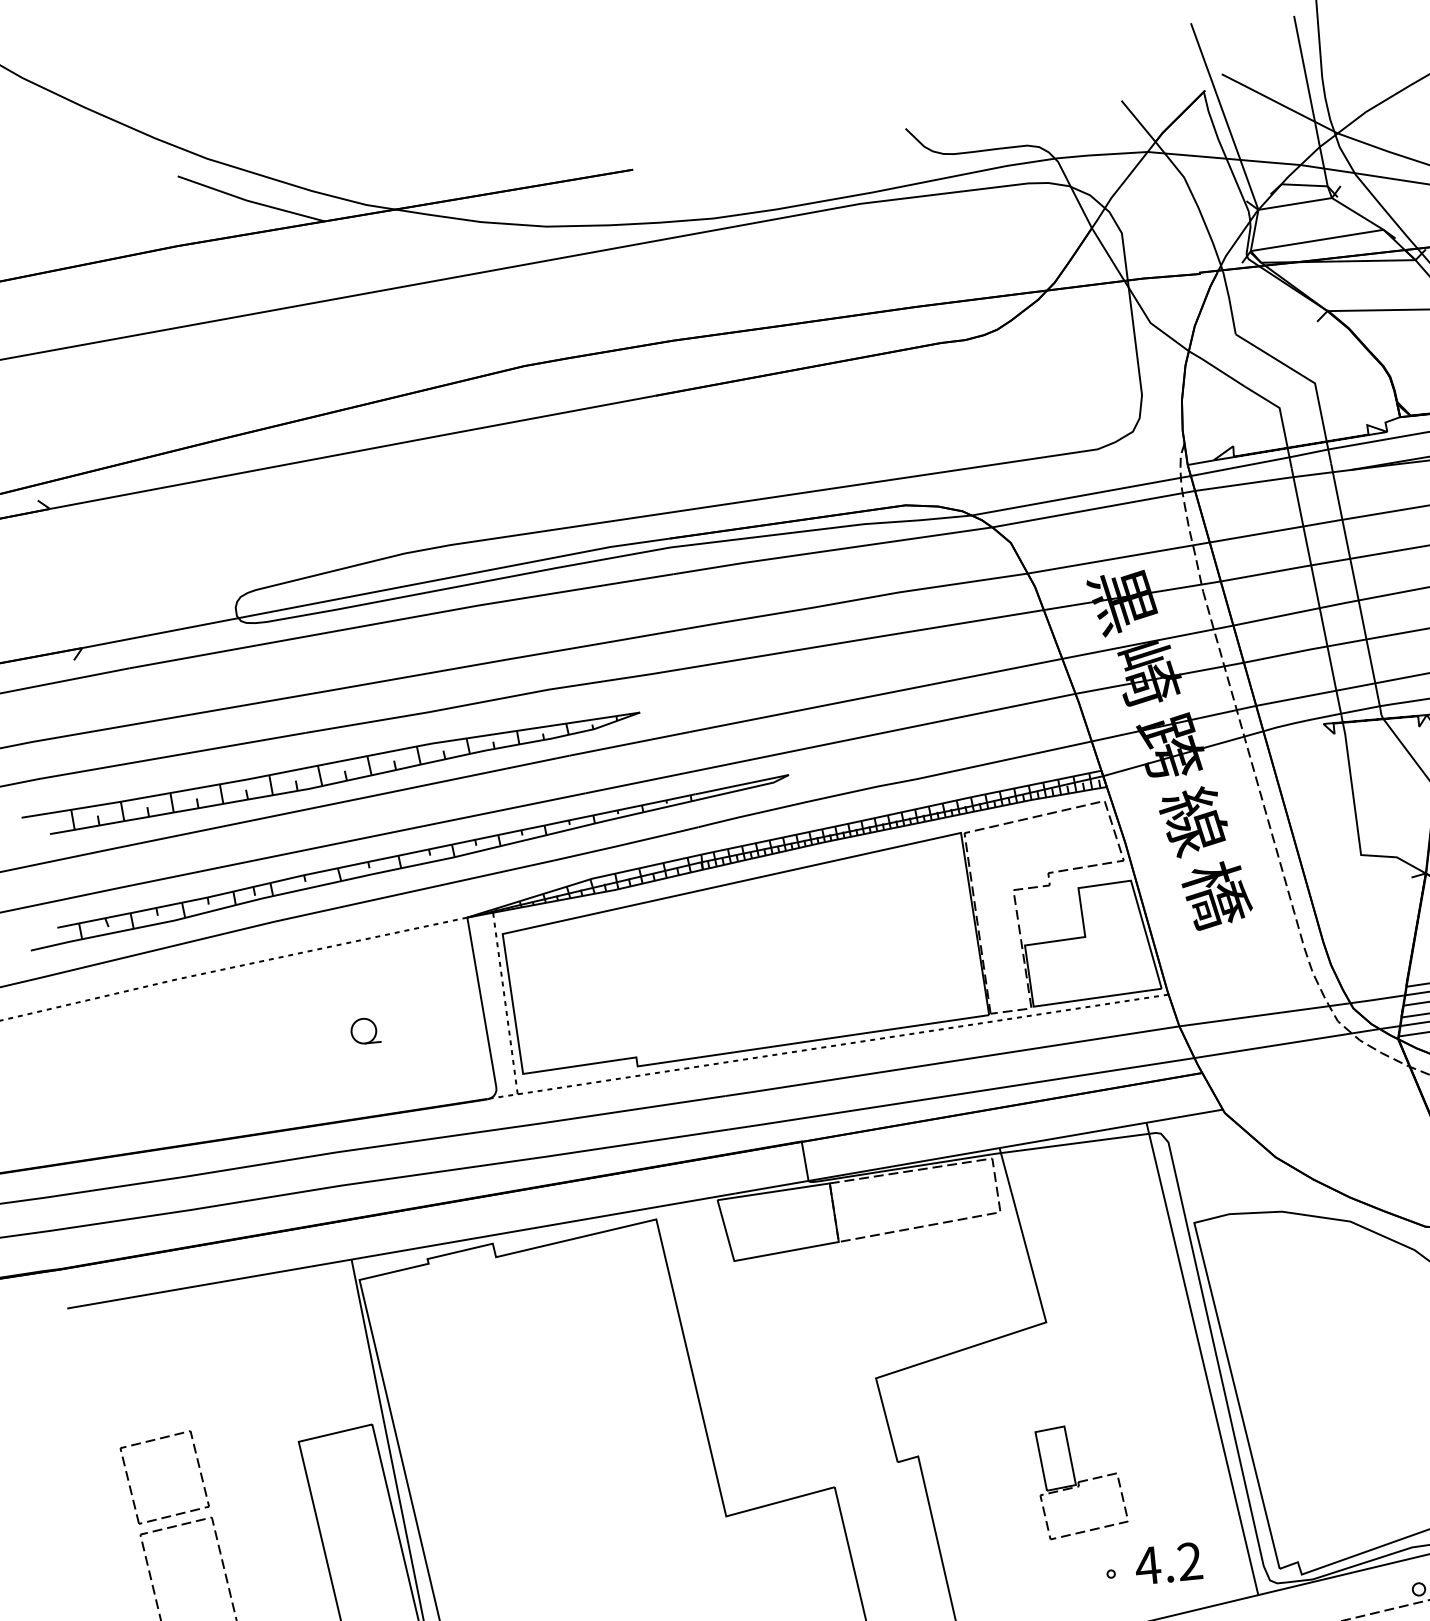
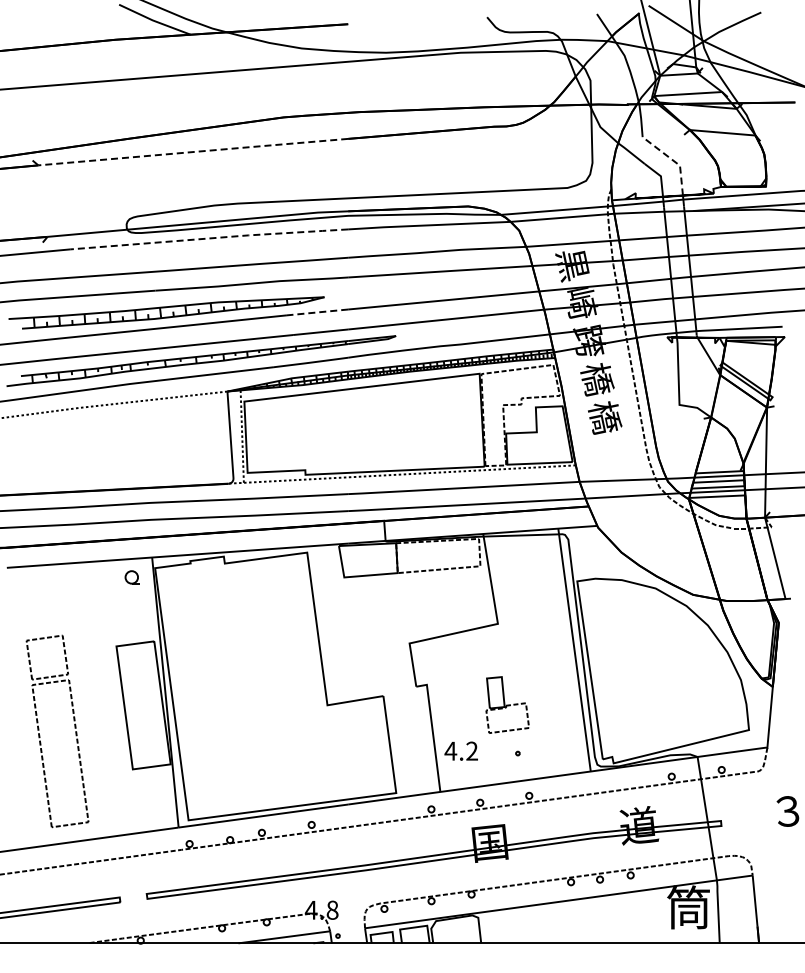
line: (1301, 374) -> (673, 160), solid -> dashed
line: (355, 450) -> (194, 151), solid -> dashed
line: (403, 619) -> (210, 238), solid -> dashed
line: (629, 744) -> (317, 312), solid -> dashed
text: (1194, 821) -> (597, 379), 線 -> 橋
part: (363, 1031) -> (131, 577), moved
text: (1166, 1562) -> (460, 750), moved

